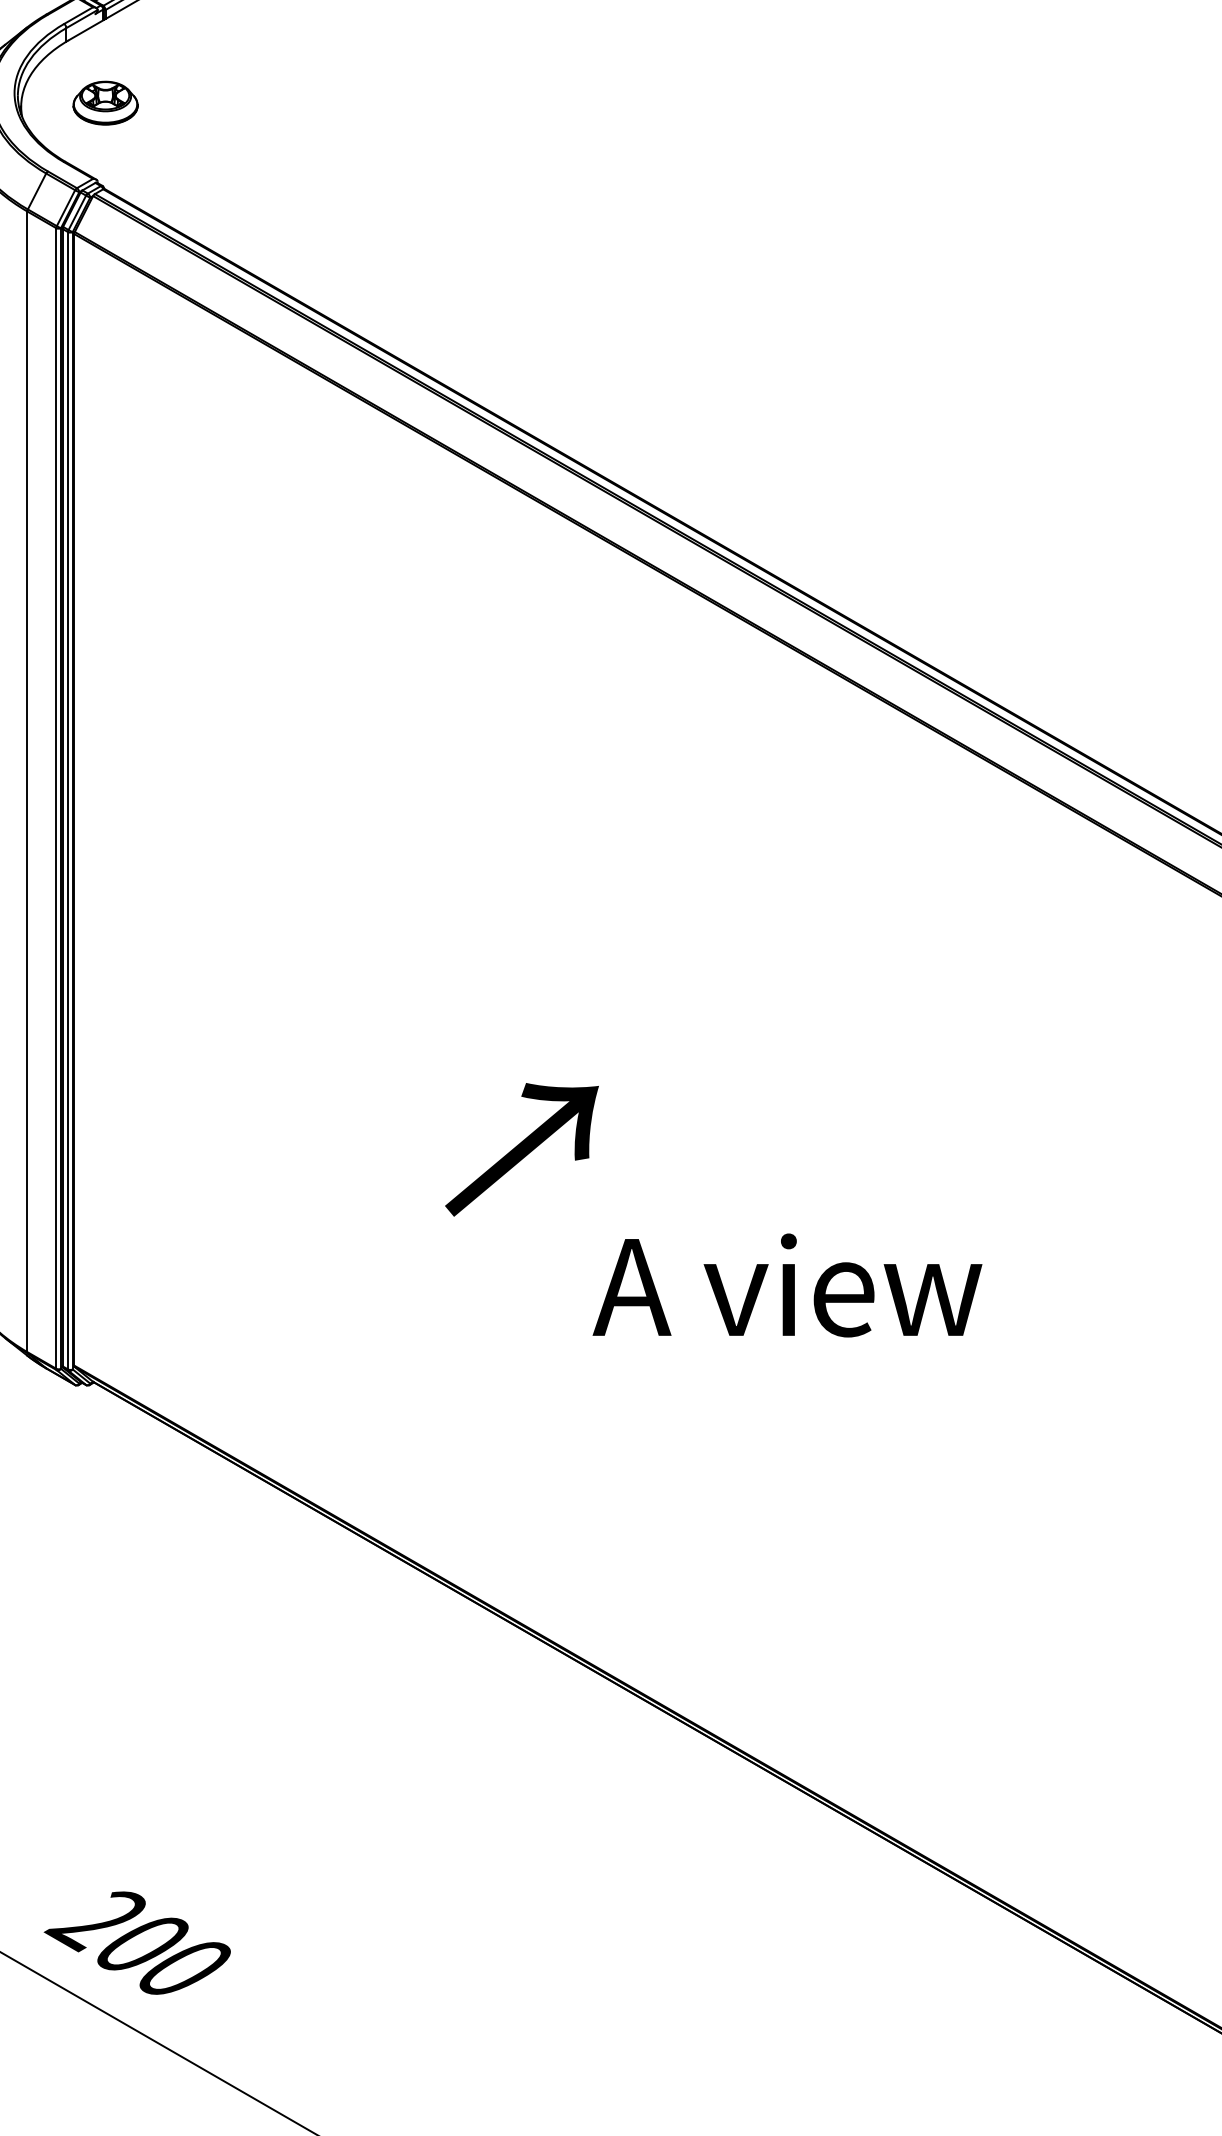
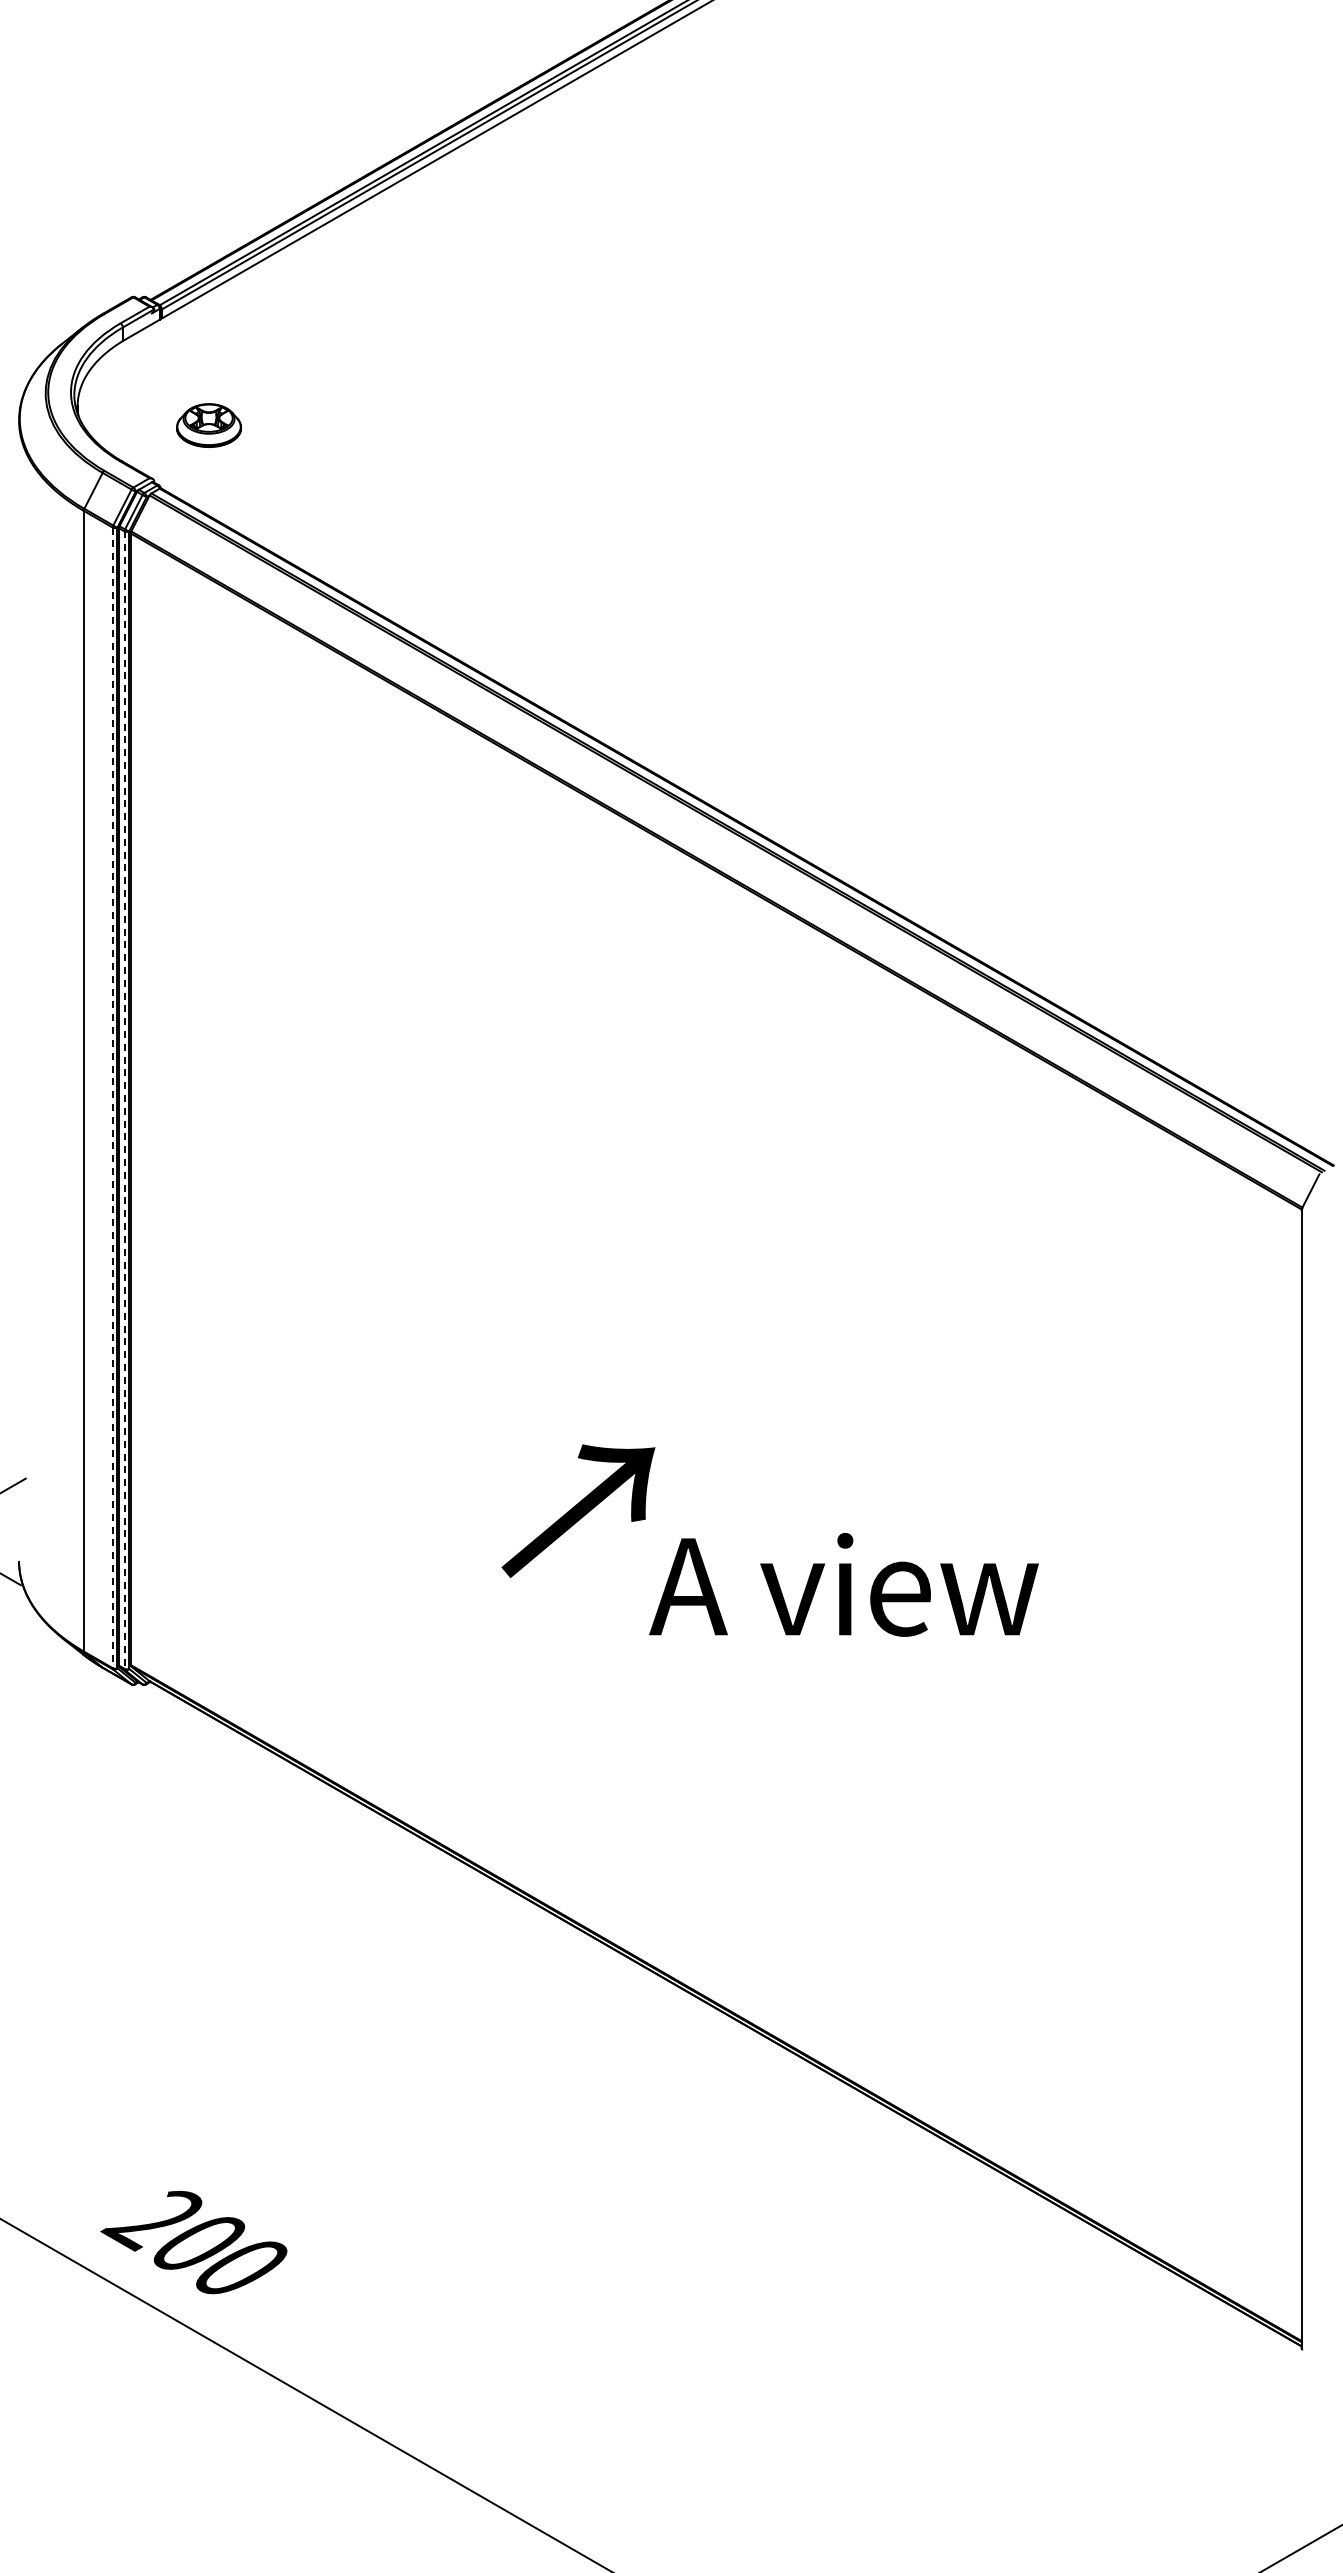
part: (106, 103) -> (209, 425), moved
line: (56, 799) -> (112, 1098), solid -> dashed
line: (68, 801) -> (124, 1100), solid -> dashed
text: (522, 1149) -> (578, 1510), moved

